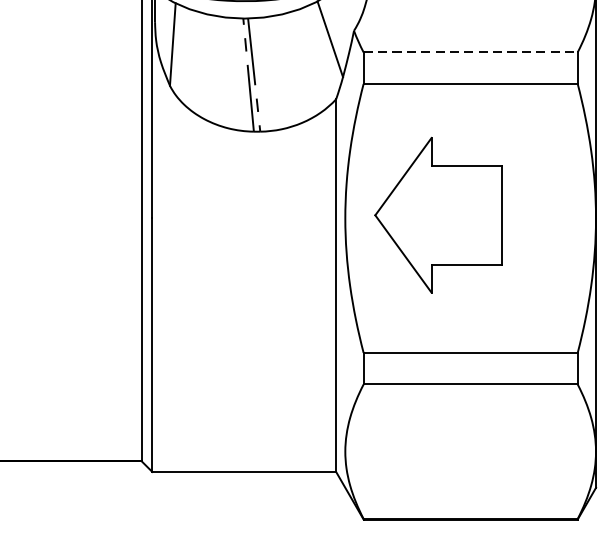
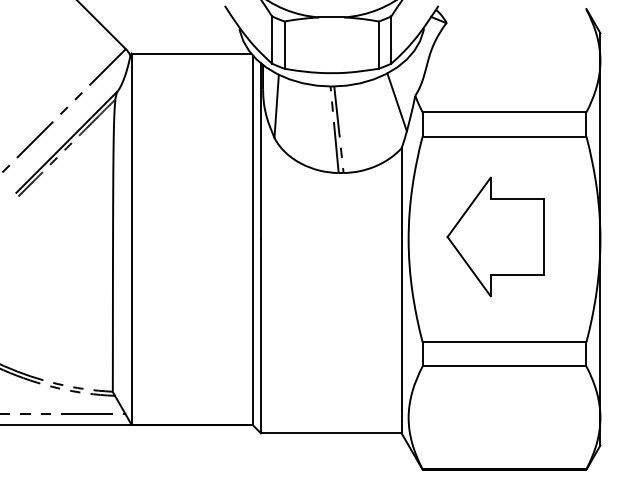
line: (470, 52) -> (504, 112), dashed -> solid
part: (437, 214) -> (495, 236), moved

